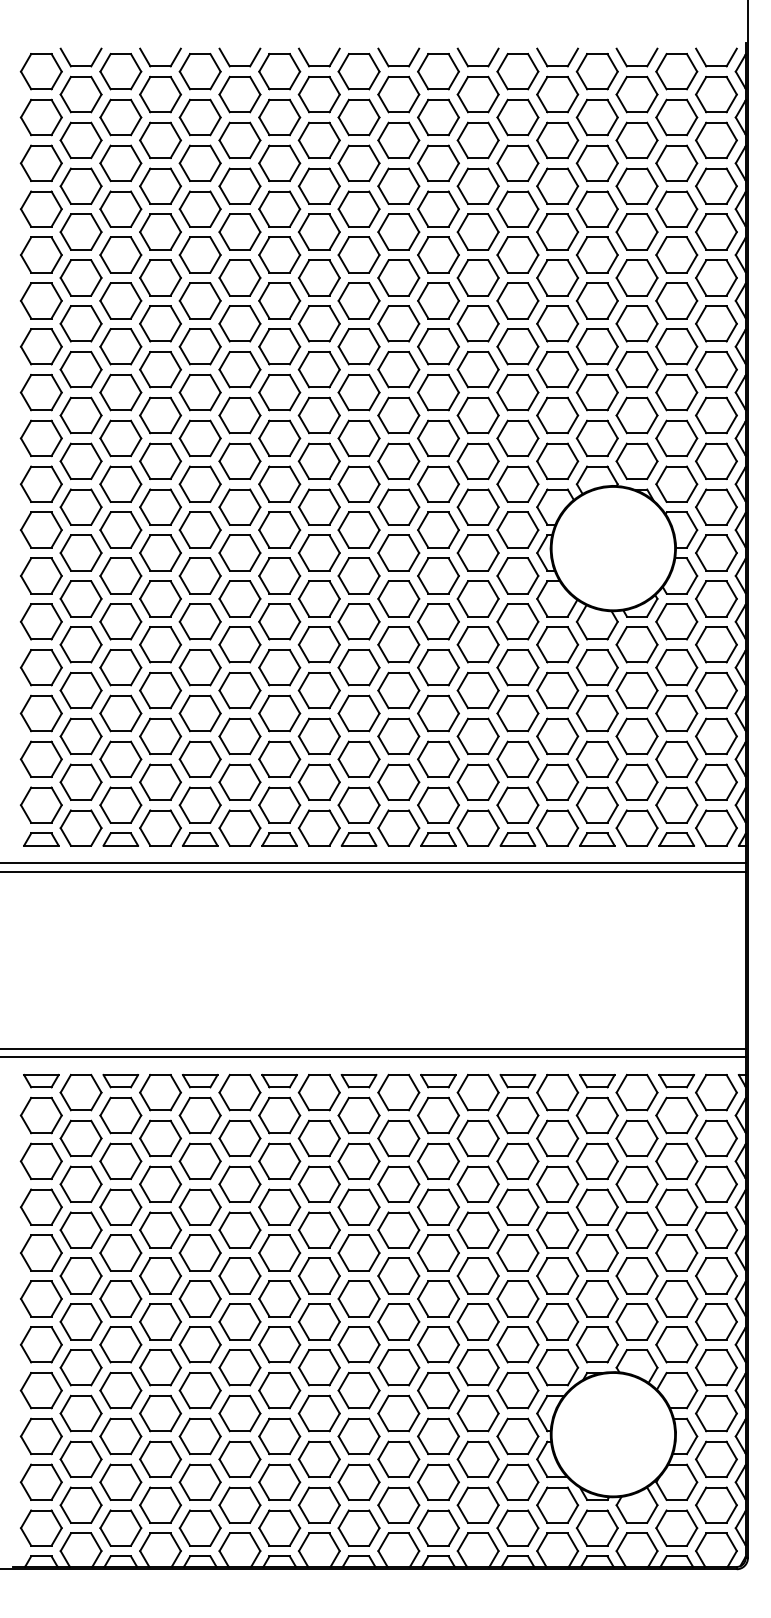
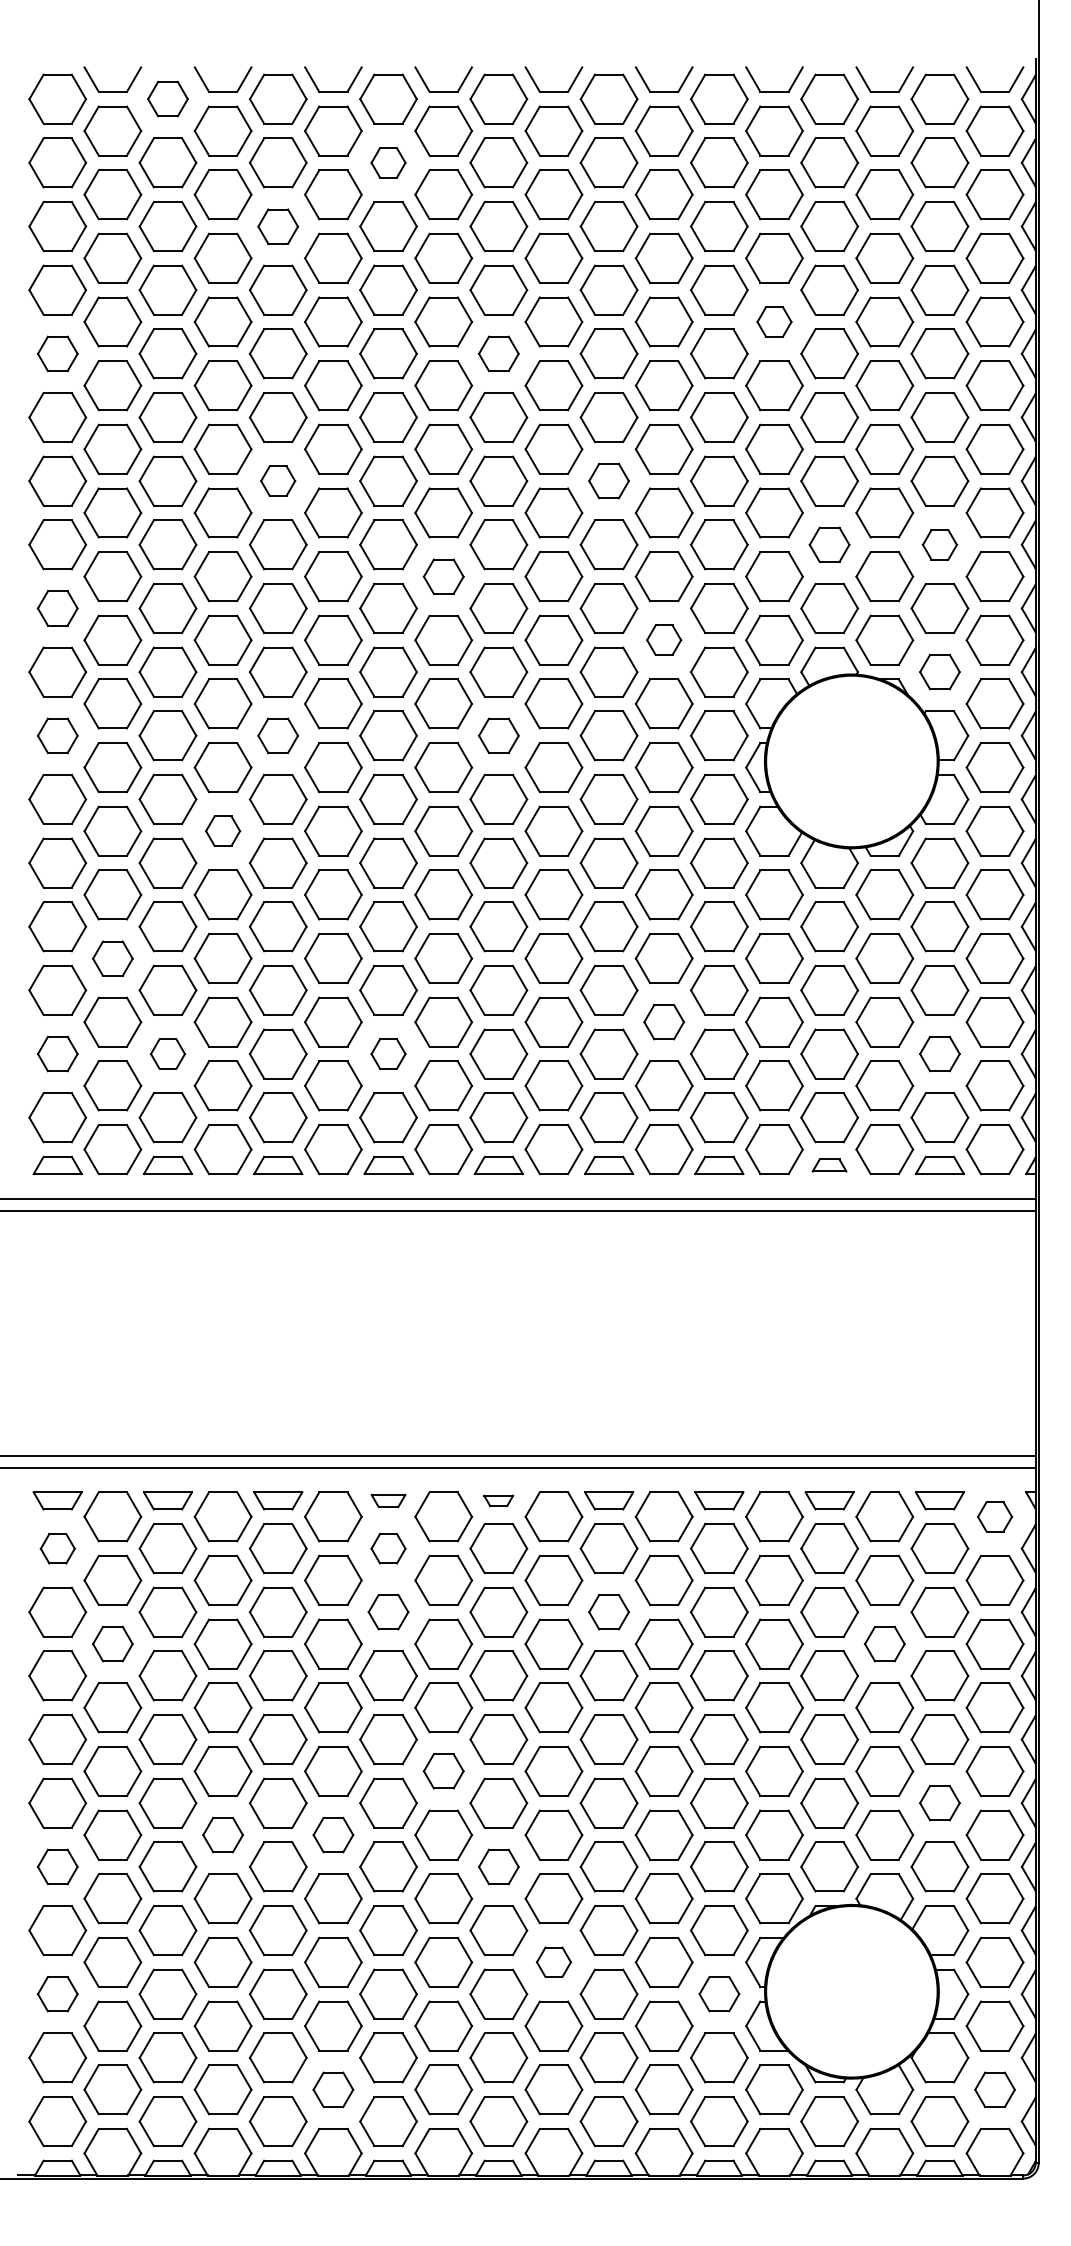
part: (120, 71) -> (167, 98), size x0.7
part: (279, 117) -> (388, 162), size x0.6
part: (199, 163) -> (277, 226), size x0.7
part: (557, 231) -> (774, 321), size x0.6
part: (41, 254) -> (57, 353), size x0.7
part: (358, 254) -> (498, 353), size x0.7
part: (199, 346) -> (277, 480), size x0.6
part: (438, 346) -> (608, 480), size x0.7
part: (597, 392) -> (829, 544), size x0.7
part: (676, 392) -> (939, 544), size x0.6
part: (319, 415) -> (443, 576), size x0.7
part: (41, 438) -> (57, 608), size x0.7
part: (477, 460) -> (663, 639), size x0.6
part: (676, 483) -> (939, 671), size x0.7
part: (41, 529) -> (57, 735), size x0.7
part: (199, 529) -> (277, 735), size x0.7
part: (358, 529) -> (498, 735), size x0.7
part: (160, 598) -> (222, 830), size x0.6
part: (80, 690) -> (112, 958), size x0.7
part: (477, 735) -> (663, 1021), size x0.7
part: (41, 758) -> (57, 1053), size x0.7
part: (120, 758) -> (167, 1053), size x0.6
part: (279, 758) -> (388, 1053), size x0.6
part: (676, 758) -> (939, 1053), size x0.7
part: (597, 839) -> (829, 1165), size x0.7
part: (279, 1080) -> (388, 1500), size x0.7
part: (358, 1080) -> (498, 1500), size x0.6
part: (716, 1092) -> (994, 1516), size x0.6
part: (41, 1115) -> (57, 1548), size x0.6
part: (279, 1115) -> (388, 1548), size x0.6
part: (279, 1160) -> (388, 1611), size x0.7
part: (438, 1160) -> (608, 1611), size x0.7
part: (80, 1183) -> (112, 1643), size x0.7
part: (636, 1183) -> (884, 1643), size x0.7
part: (319, 1275) -> (443, 1770), size x0.7
part: (676, 1298) -> (939, 1802), size x0.7
part: (160, 1321) -> (222, 1834), size x0.7
part: (240, 1321) -> (333, 1834), size x0.7
part: (41, 1344) -> (57, 1866), size x0.7
part: (358, 1344) -> (498, 1866), size x0.7
part: (398, 1412) -> (553, 1961), size x0.6
part: (41, 1435) -> (57, 1993), size x0.7
part: (518, 1435) -> (719, 1993), size x0.7
part: (240, 1505) -> (333, 2089), size x0.7
part: (716, 1505) -> (994, 2089), size x0.7

